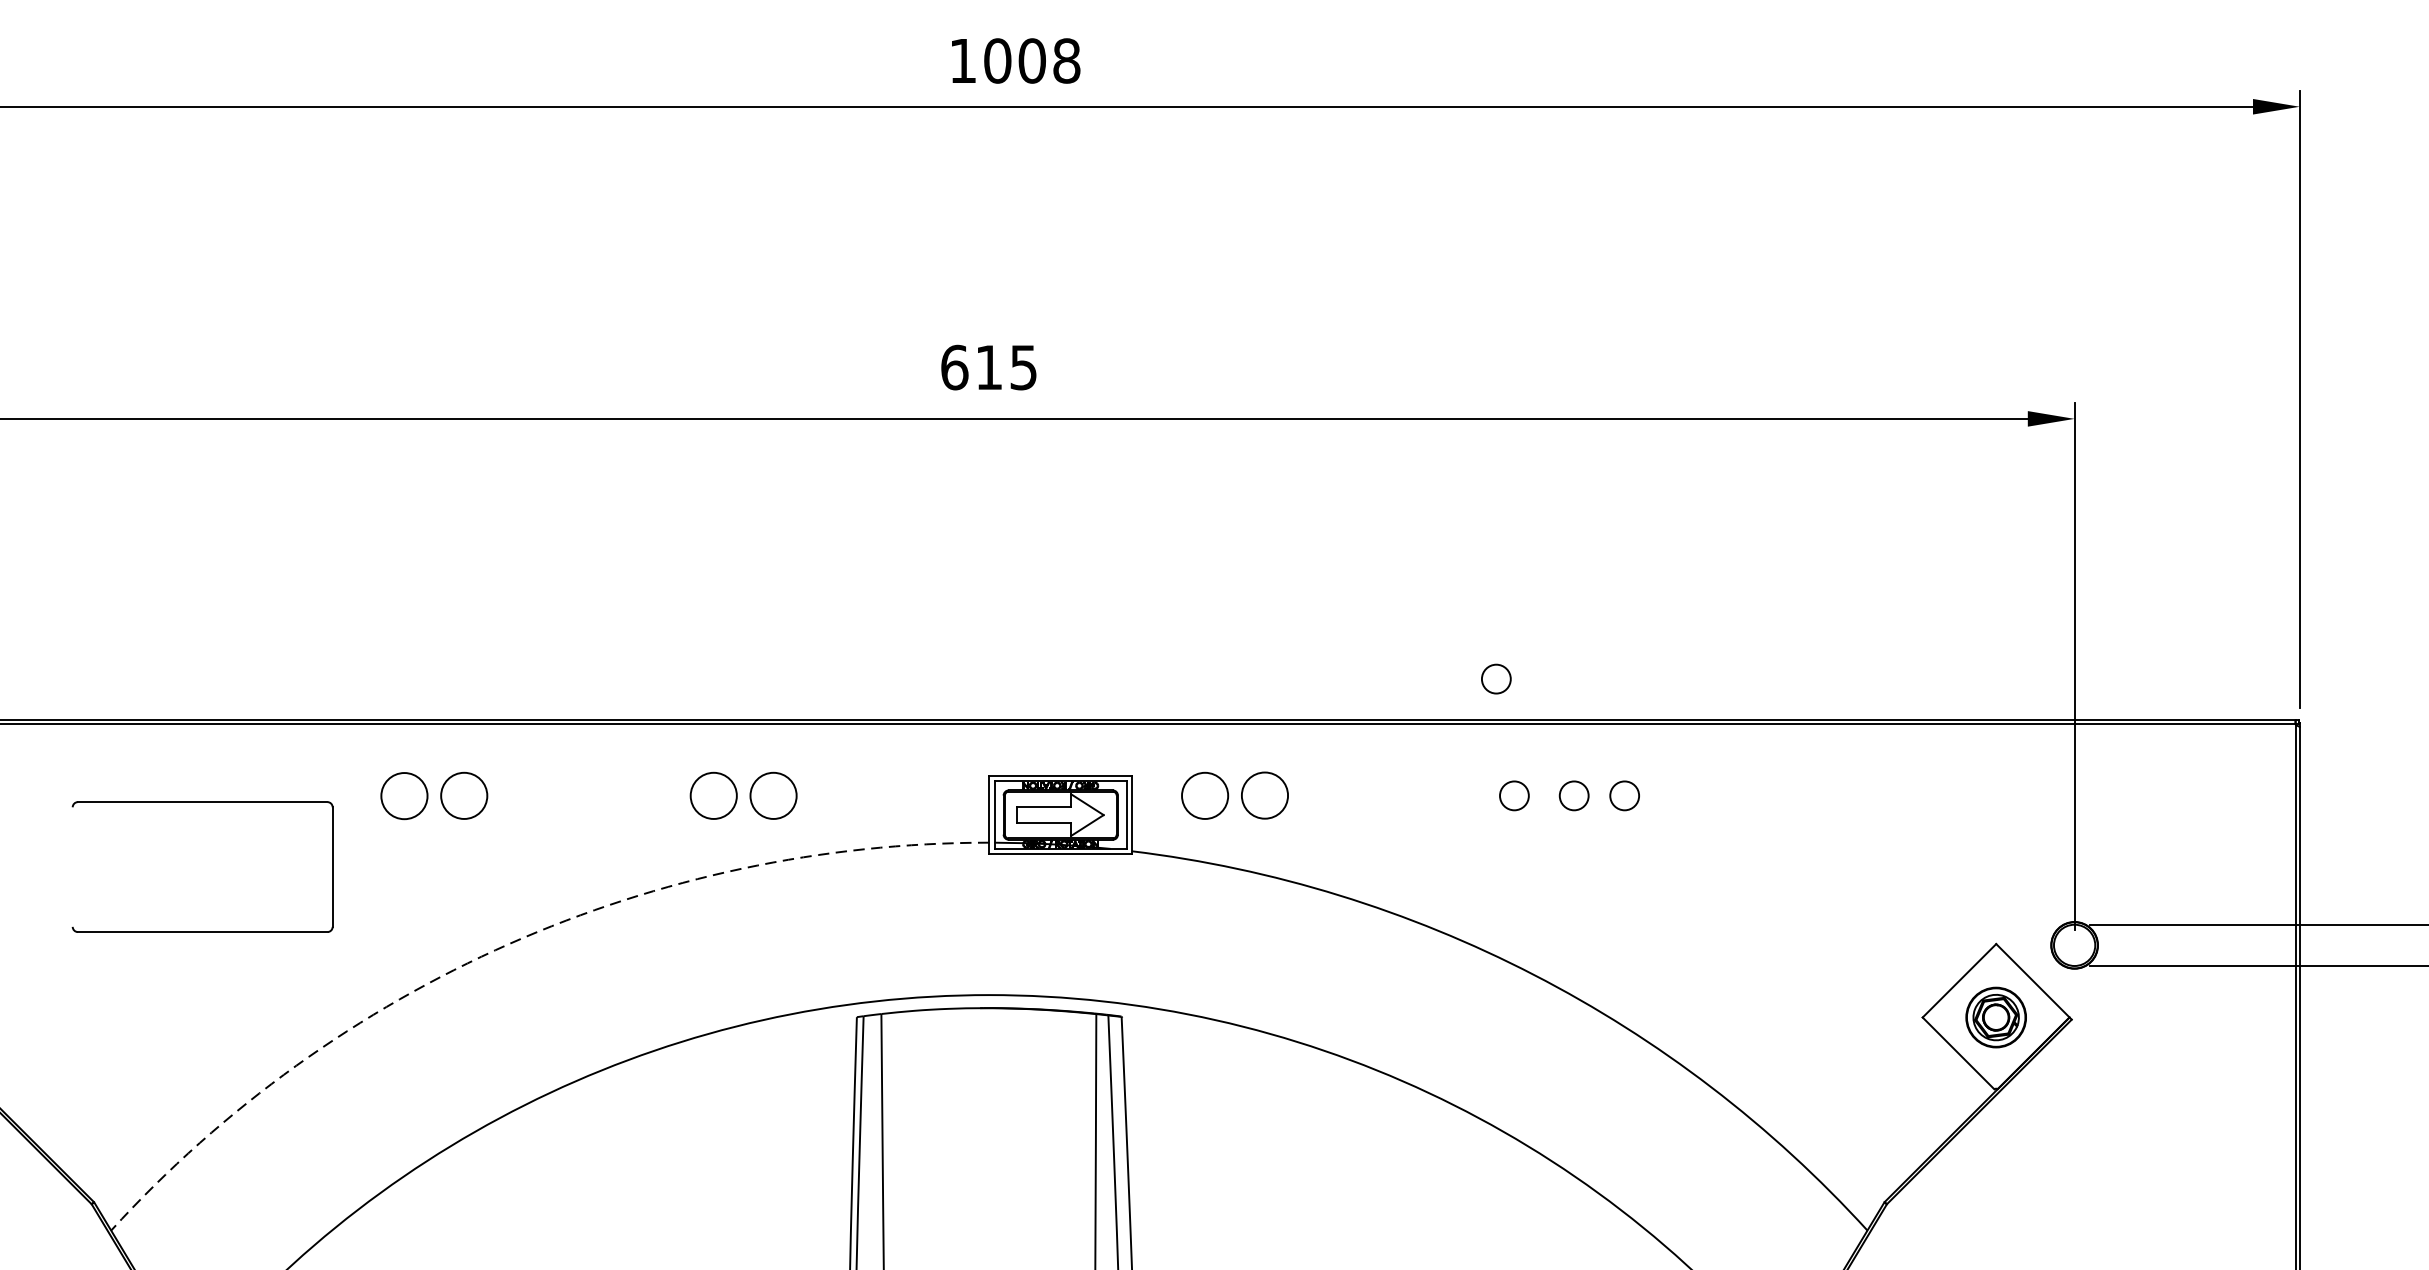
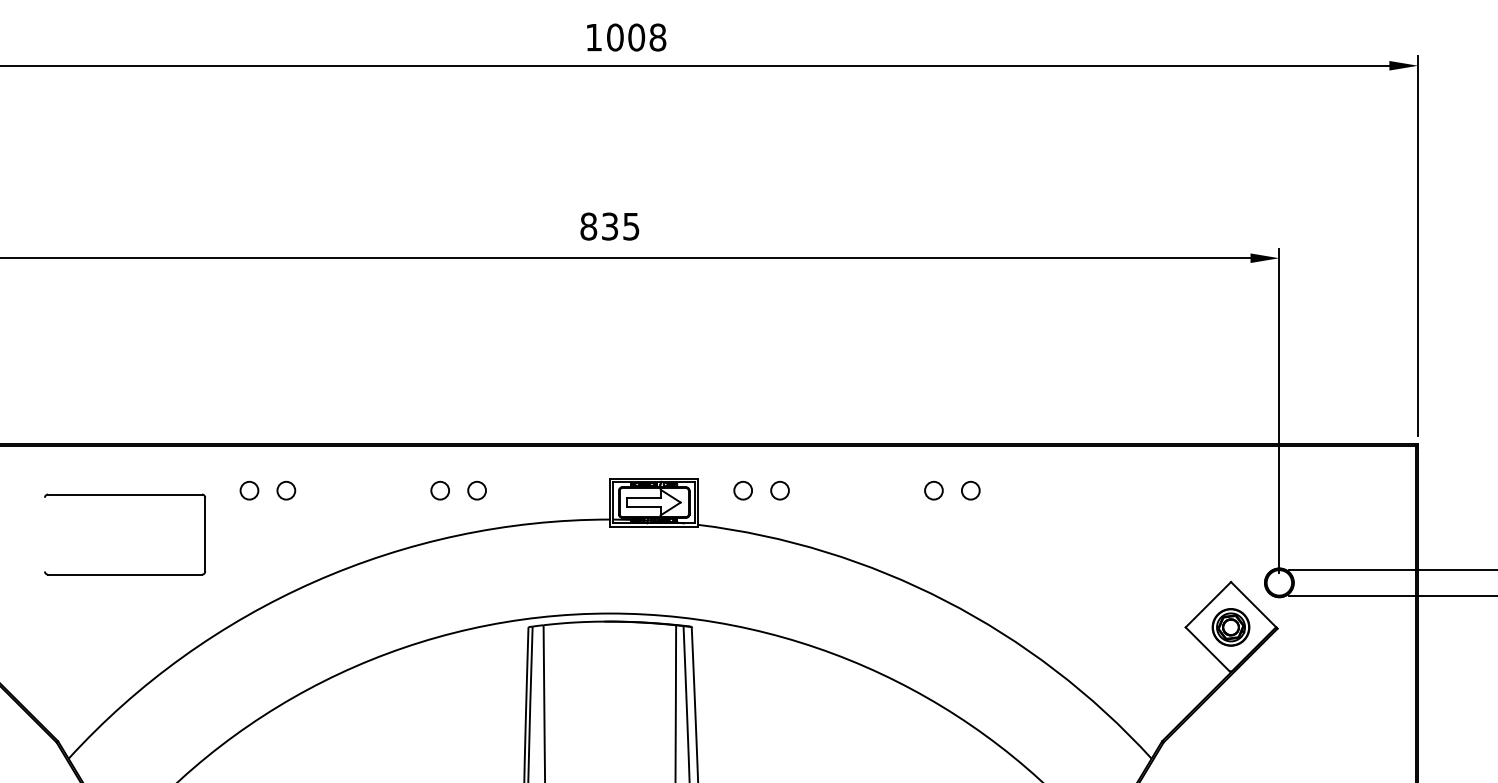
text: (972, 367) -> (599, 226), 615 -> 835
circle: (1495, 678) -> (922, 418), removed
circle: (404, 795) -> (249, 490), size x0.62
circle: (464, 795) -> (286, 490), size x0.62
circle: (714, 795) -> (440, 490), size x0.62
circle: (774, 795) -> (477, 490), size x0.62
circle: (1205, 795) -> (743, 490), size x0.62
circle: (1263, 795) -> (779, 490), size x0.62
circle: (1623, 795) -> (1001, 490), removed
arc: (509, 944) -> (314, 582), dashed -> solid

